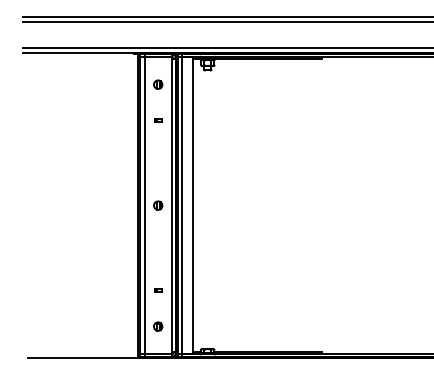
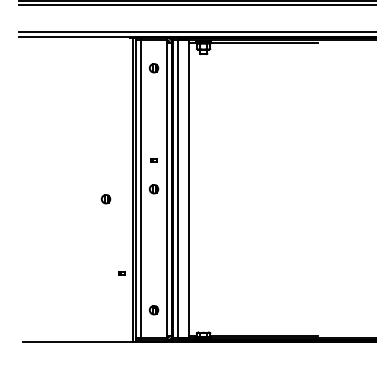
part: (158, 120) -> (154, 160), moved
part: (110, 215) -> (106, 199), added
part: (158, 290) -> (122, 274), moved

